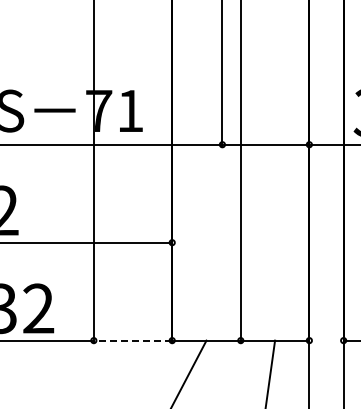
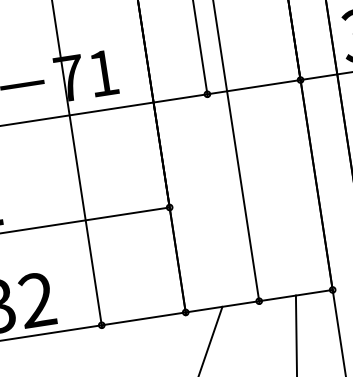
line: (132, 340) -> (143, 318), dashed -> solid

